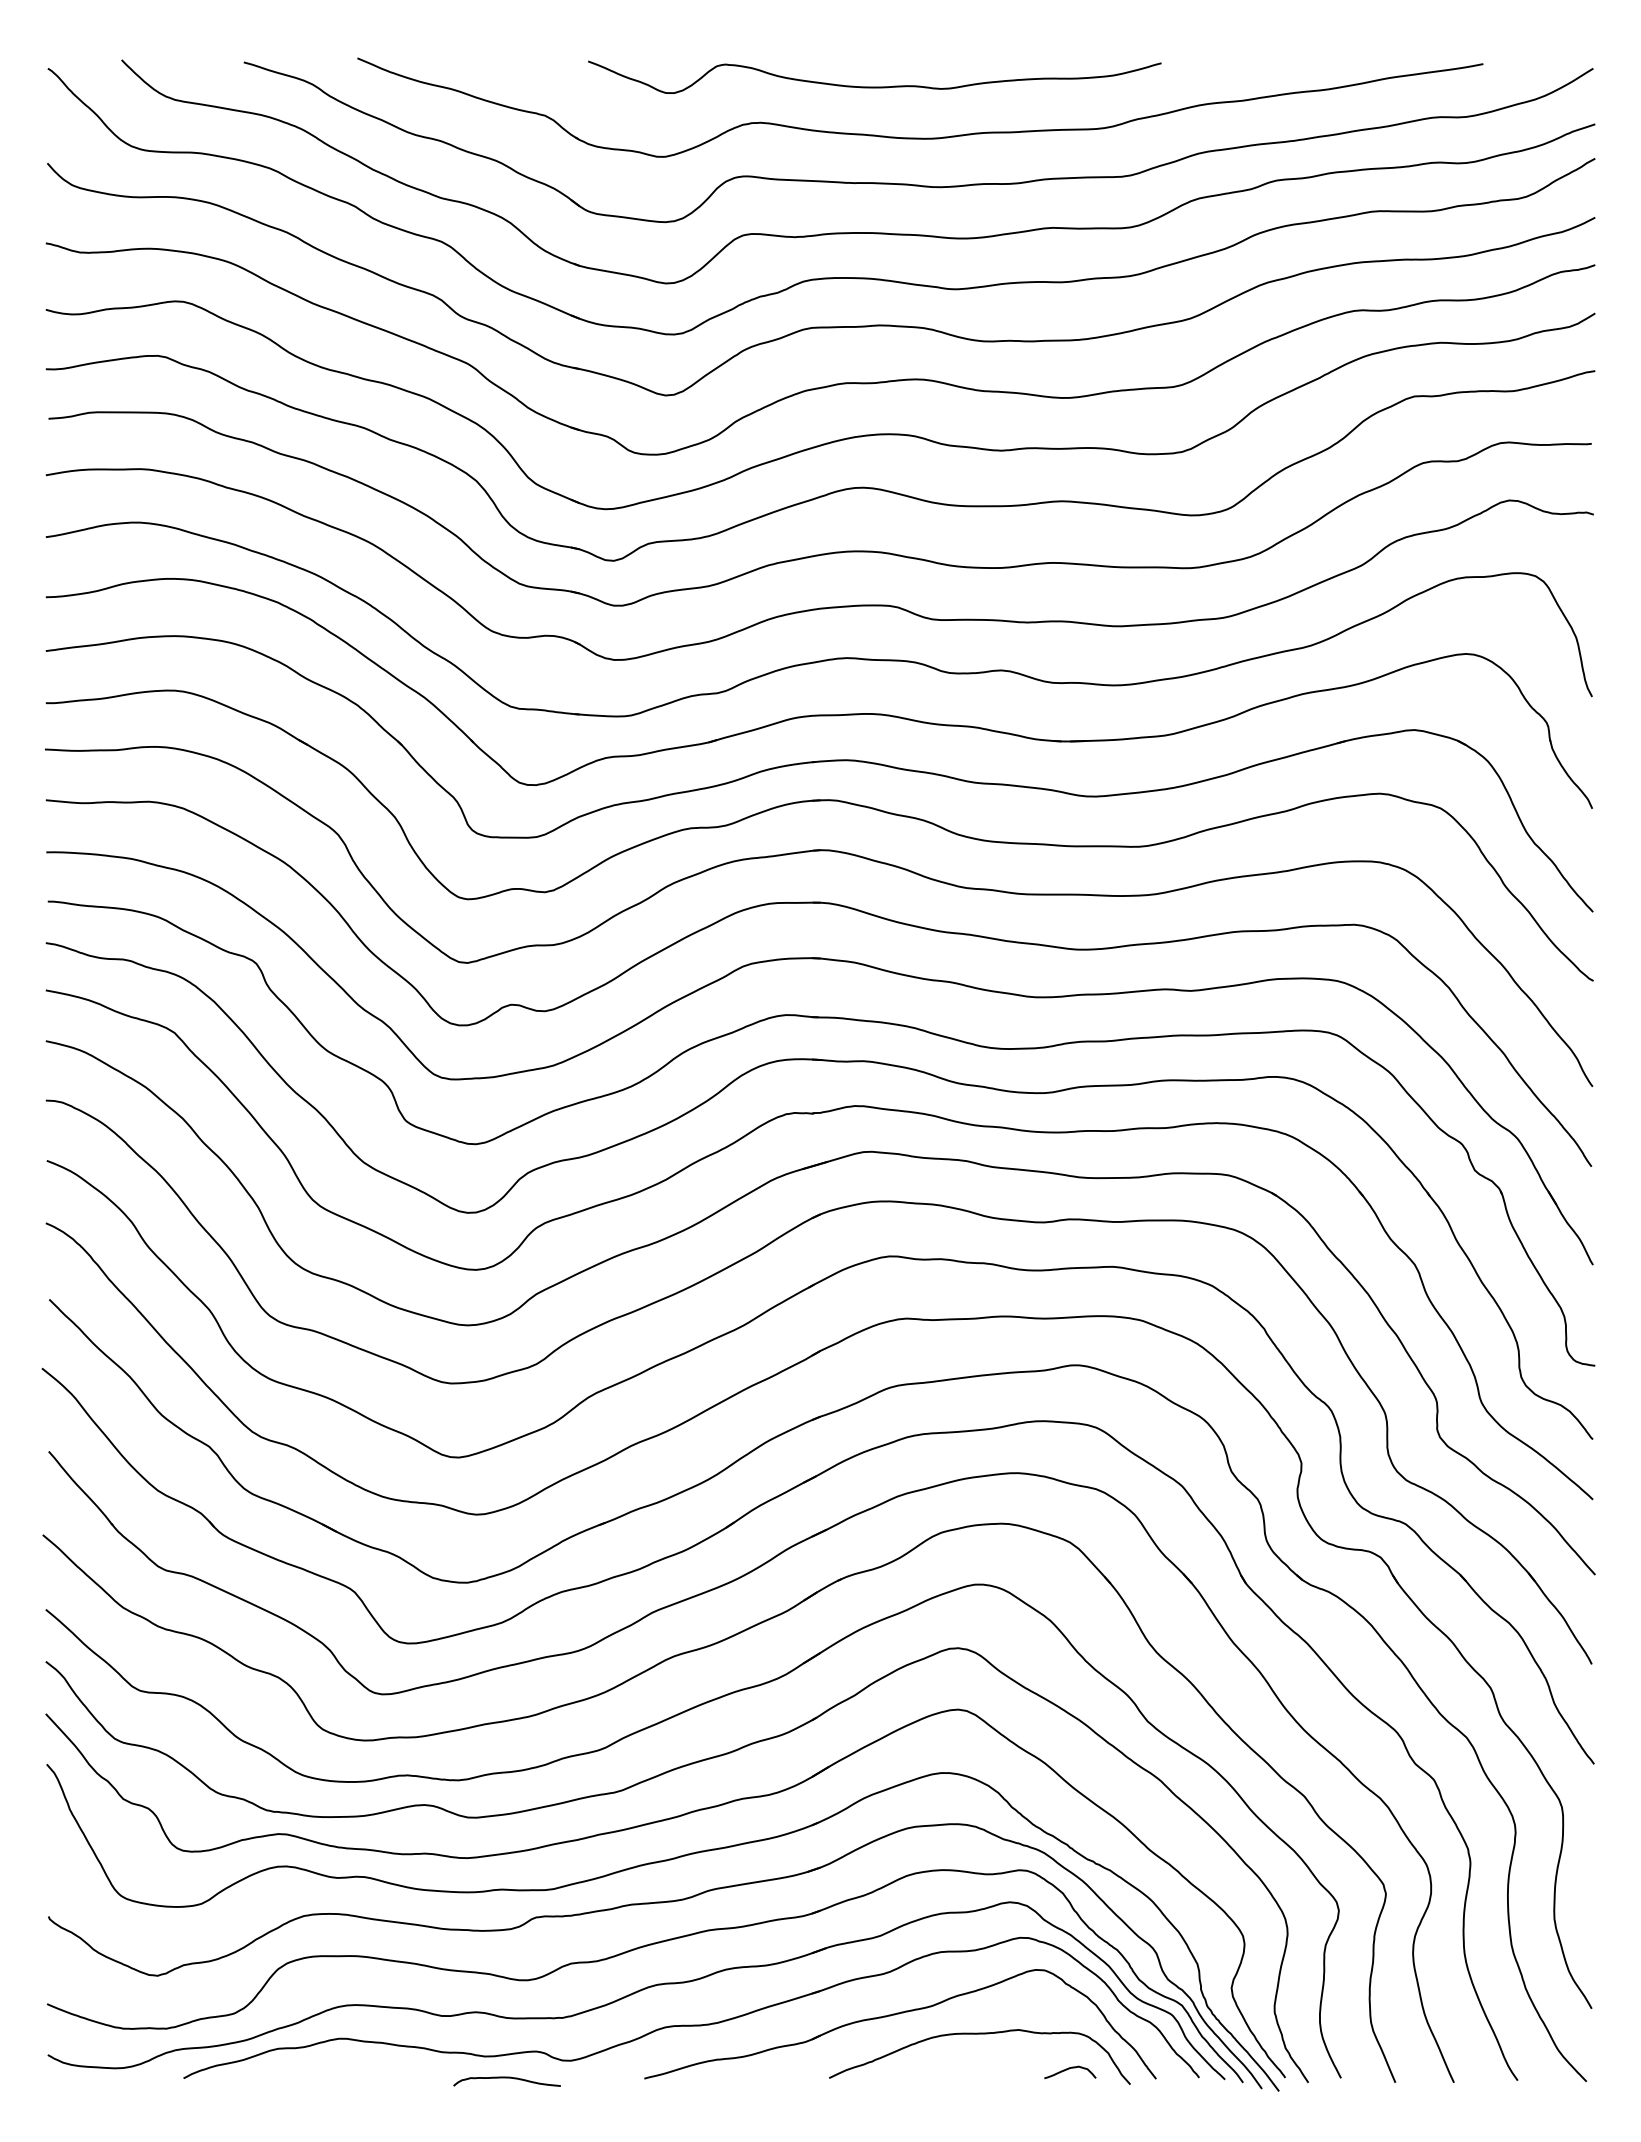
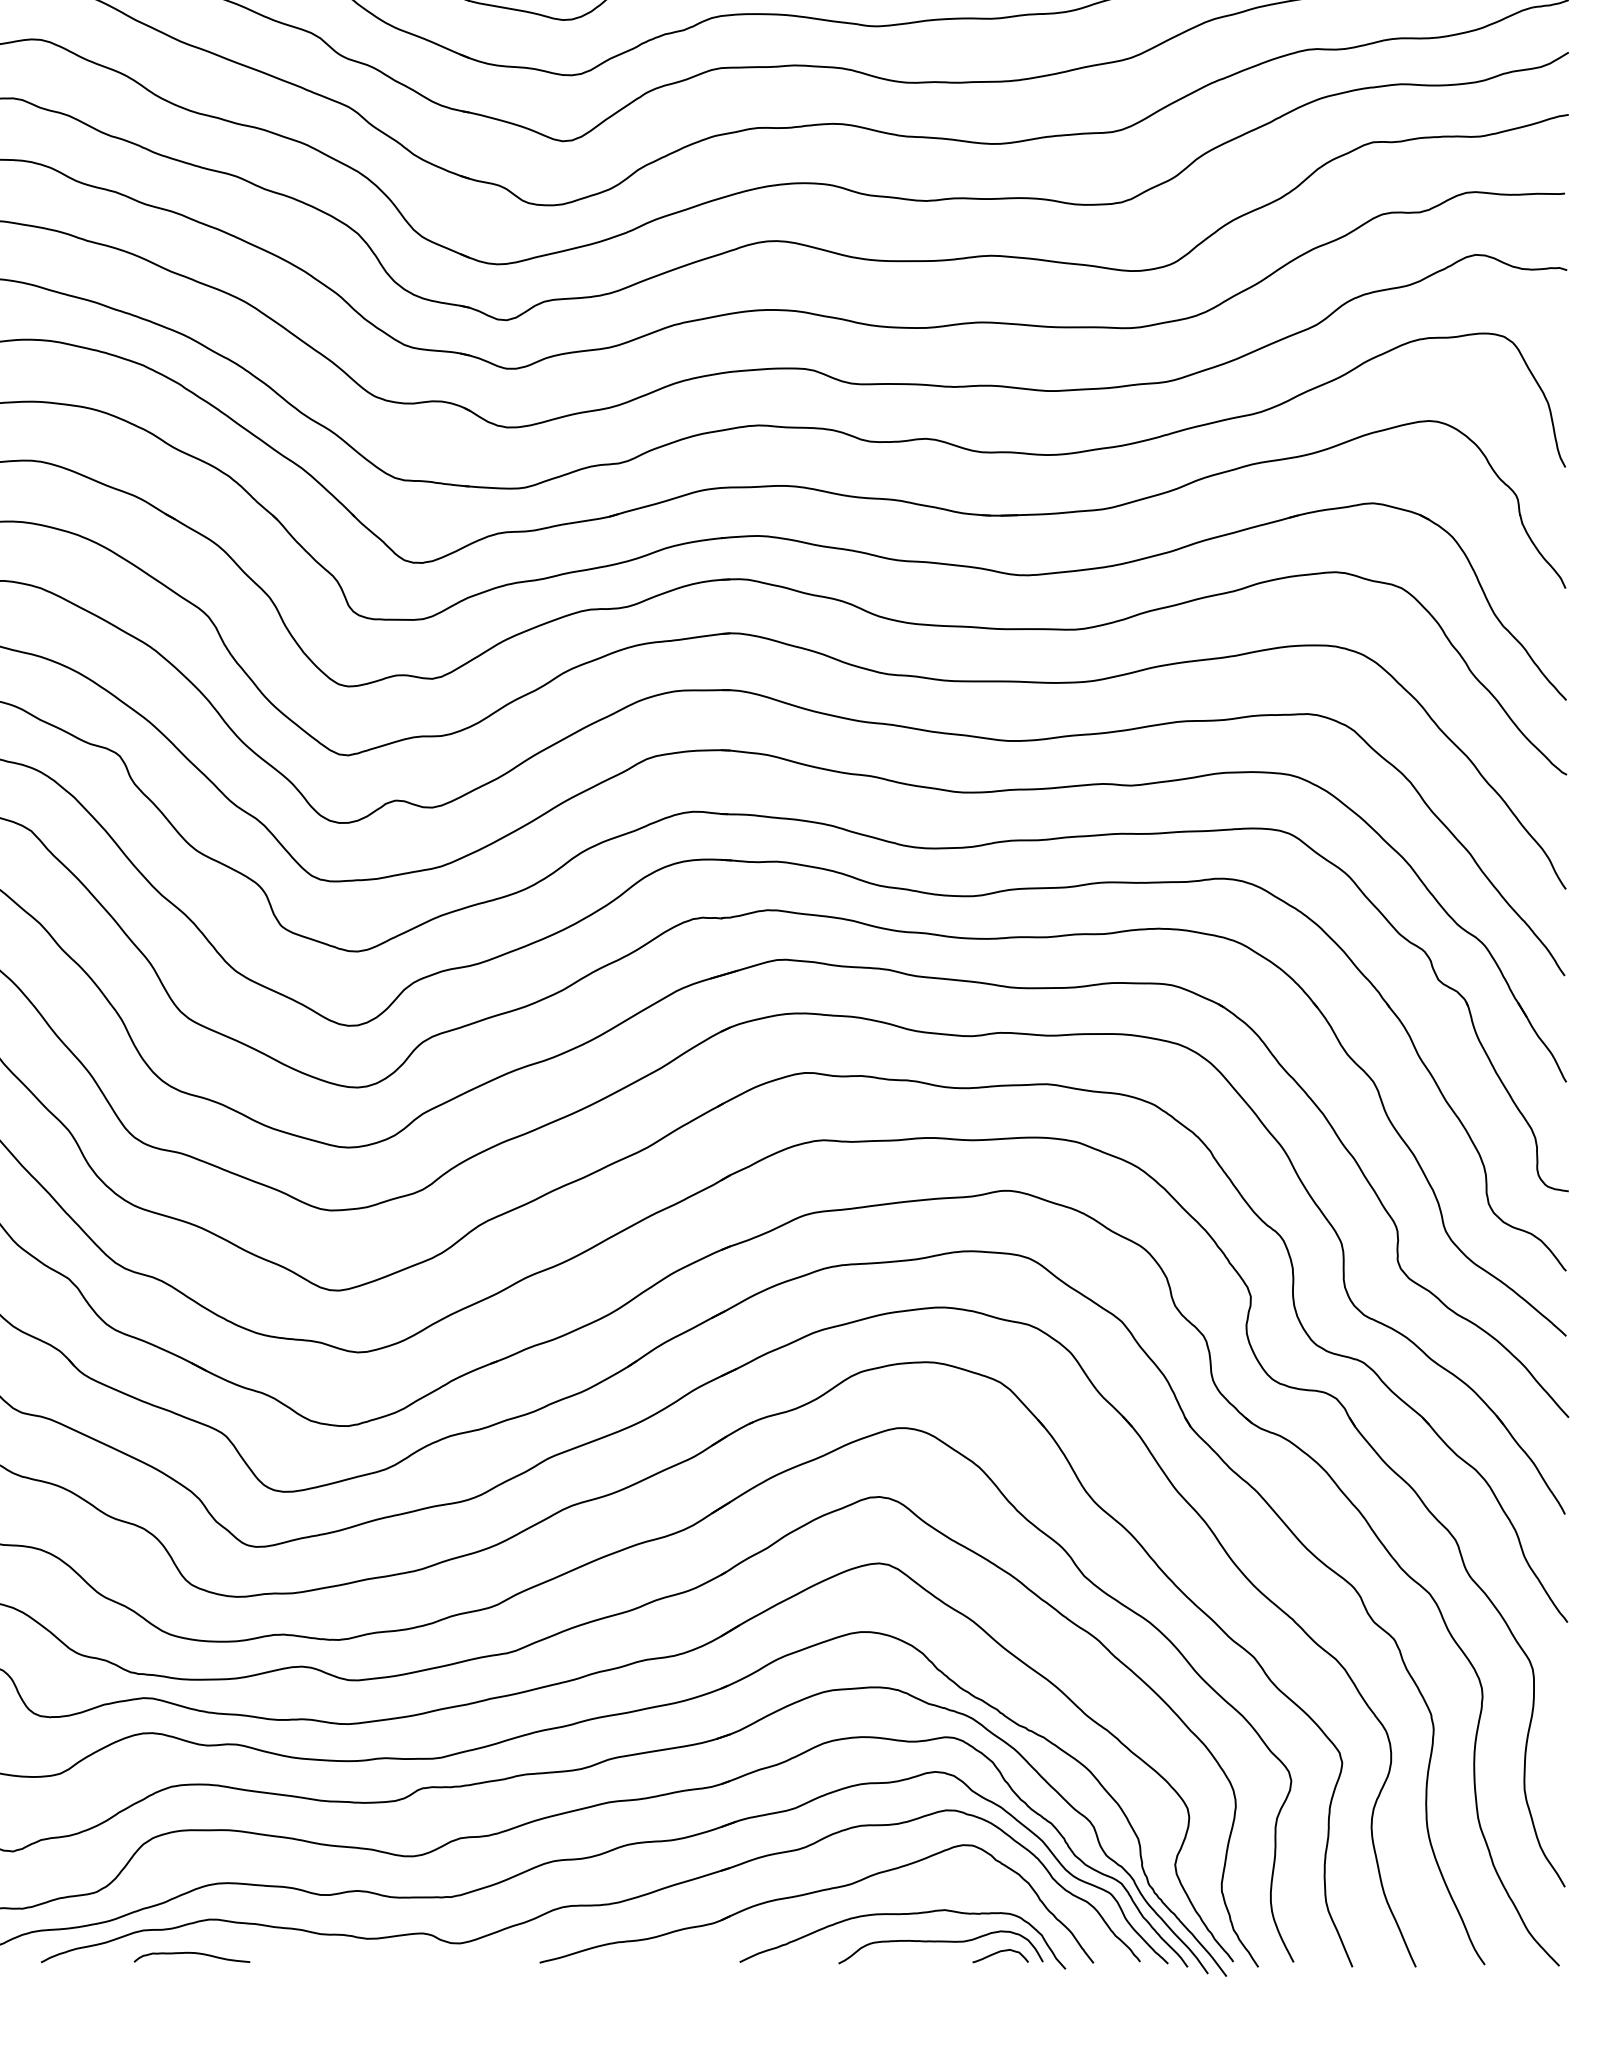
curve: (1014, 2059) -> (940, 1942), added
curve: (506, 2078) -> (191, 1953), moved

